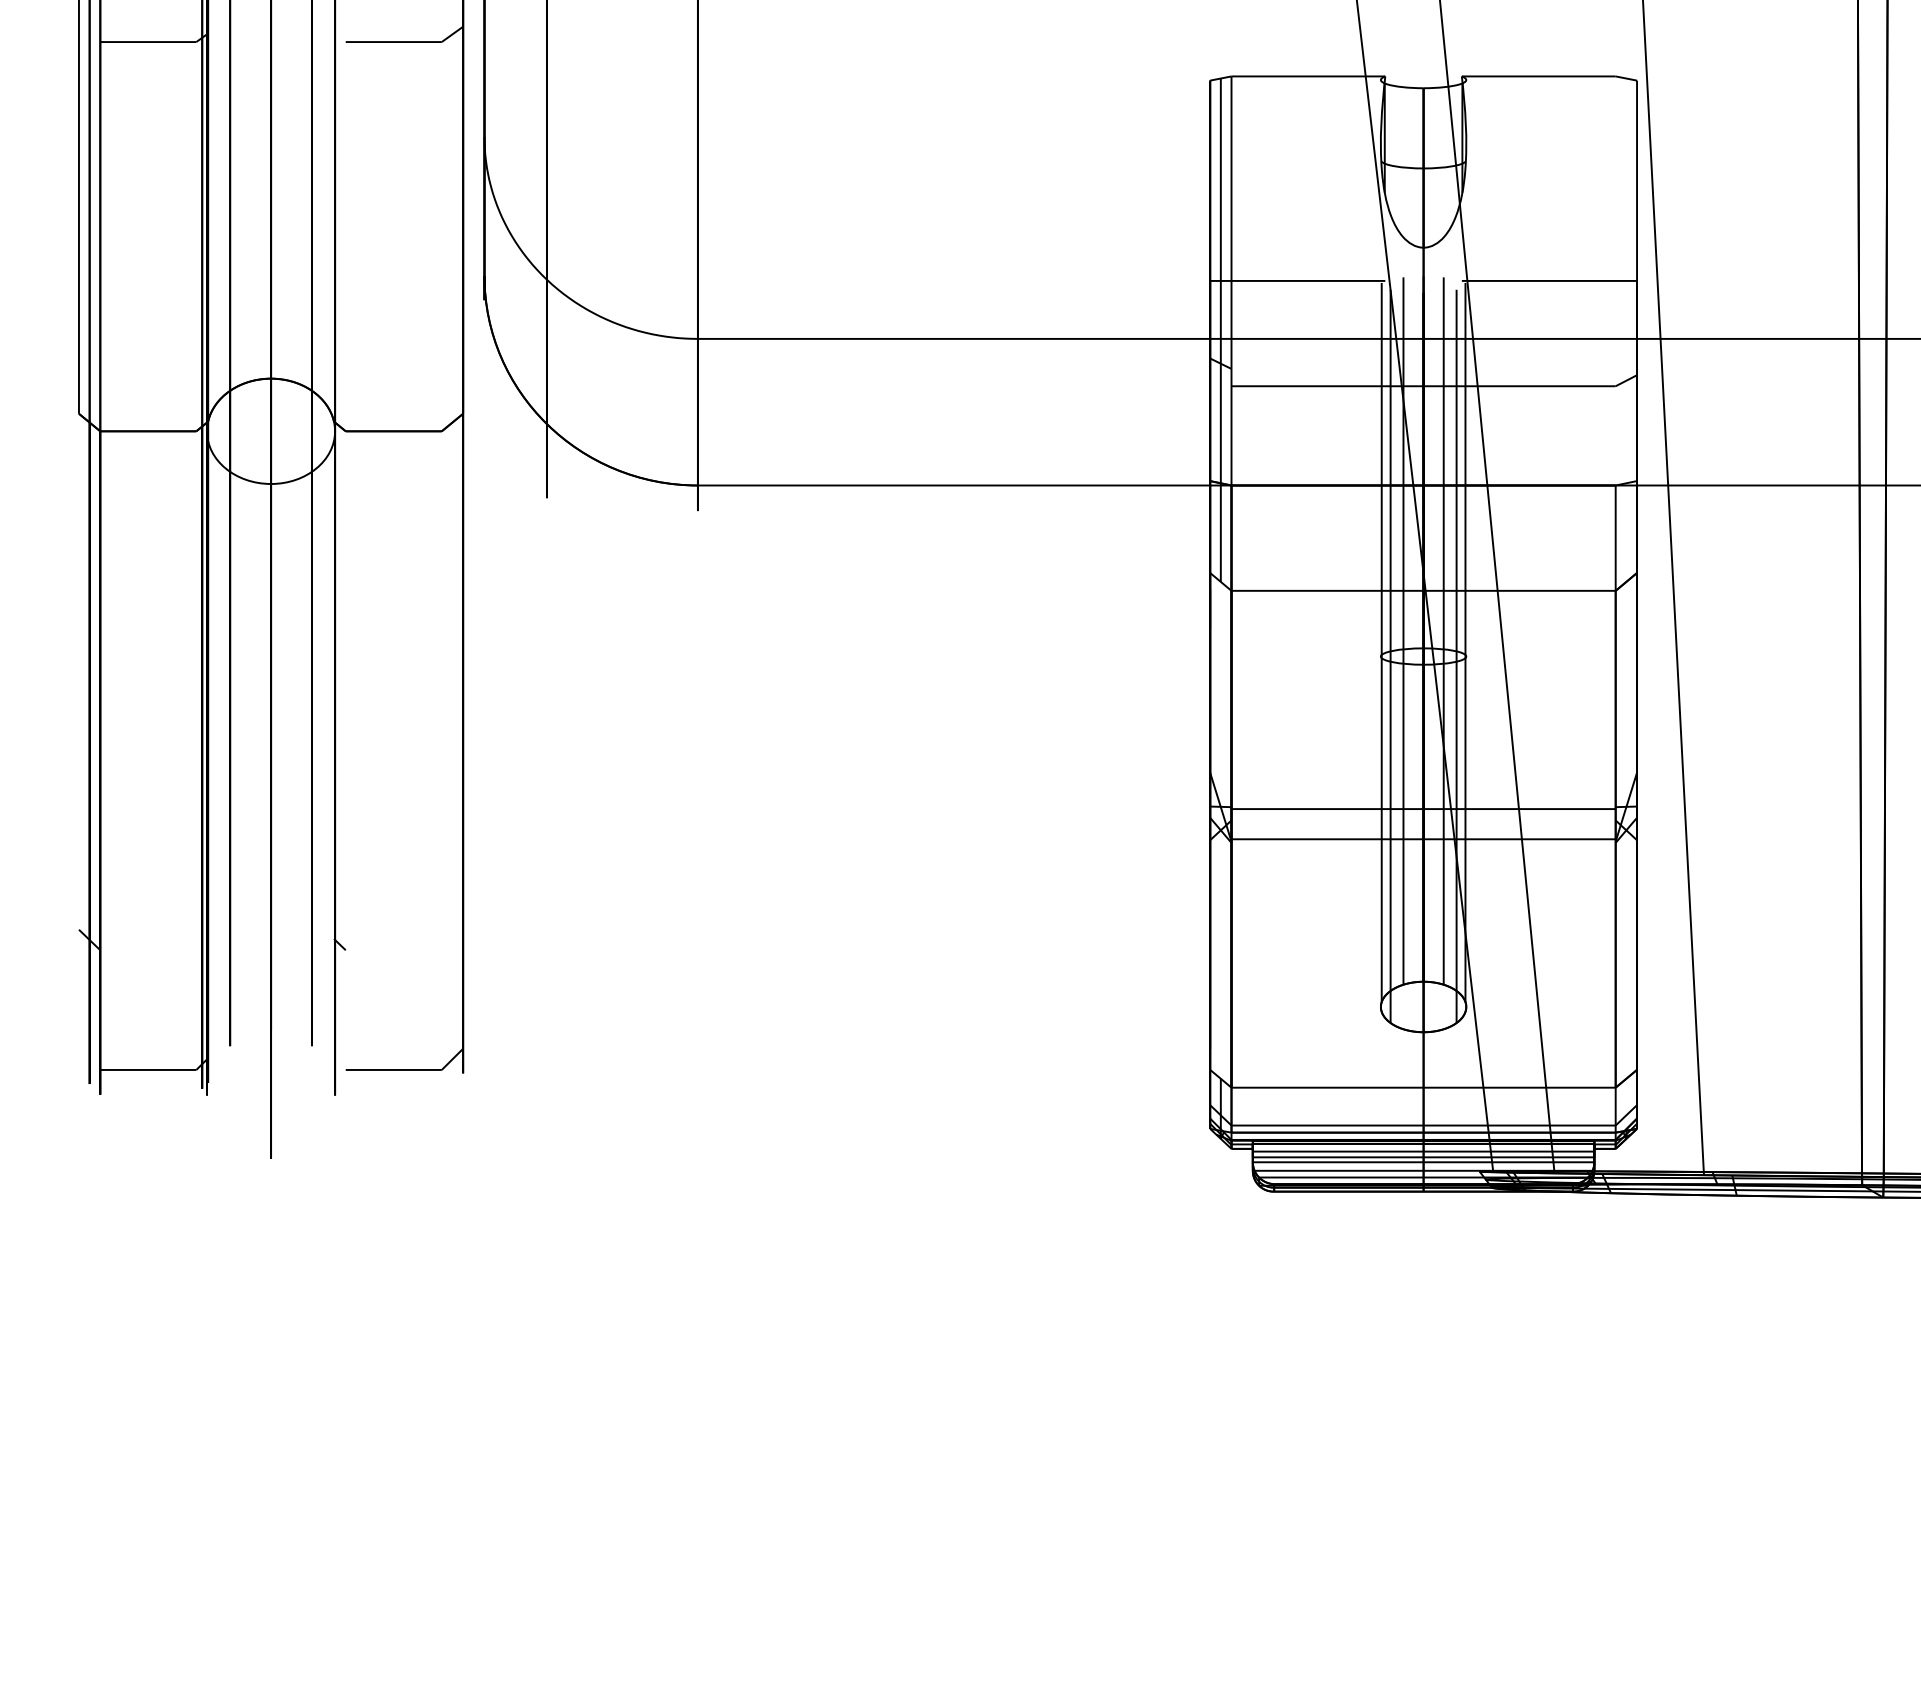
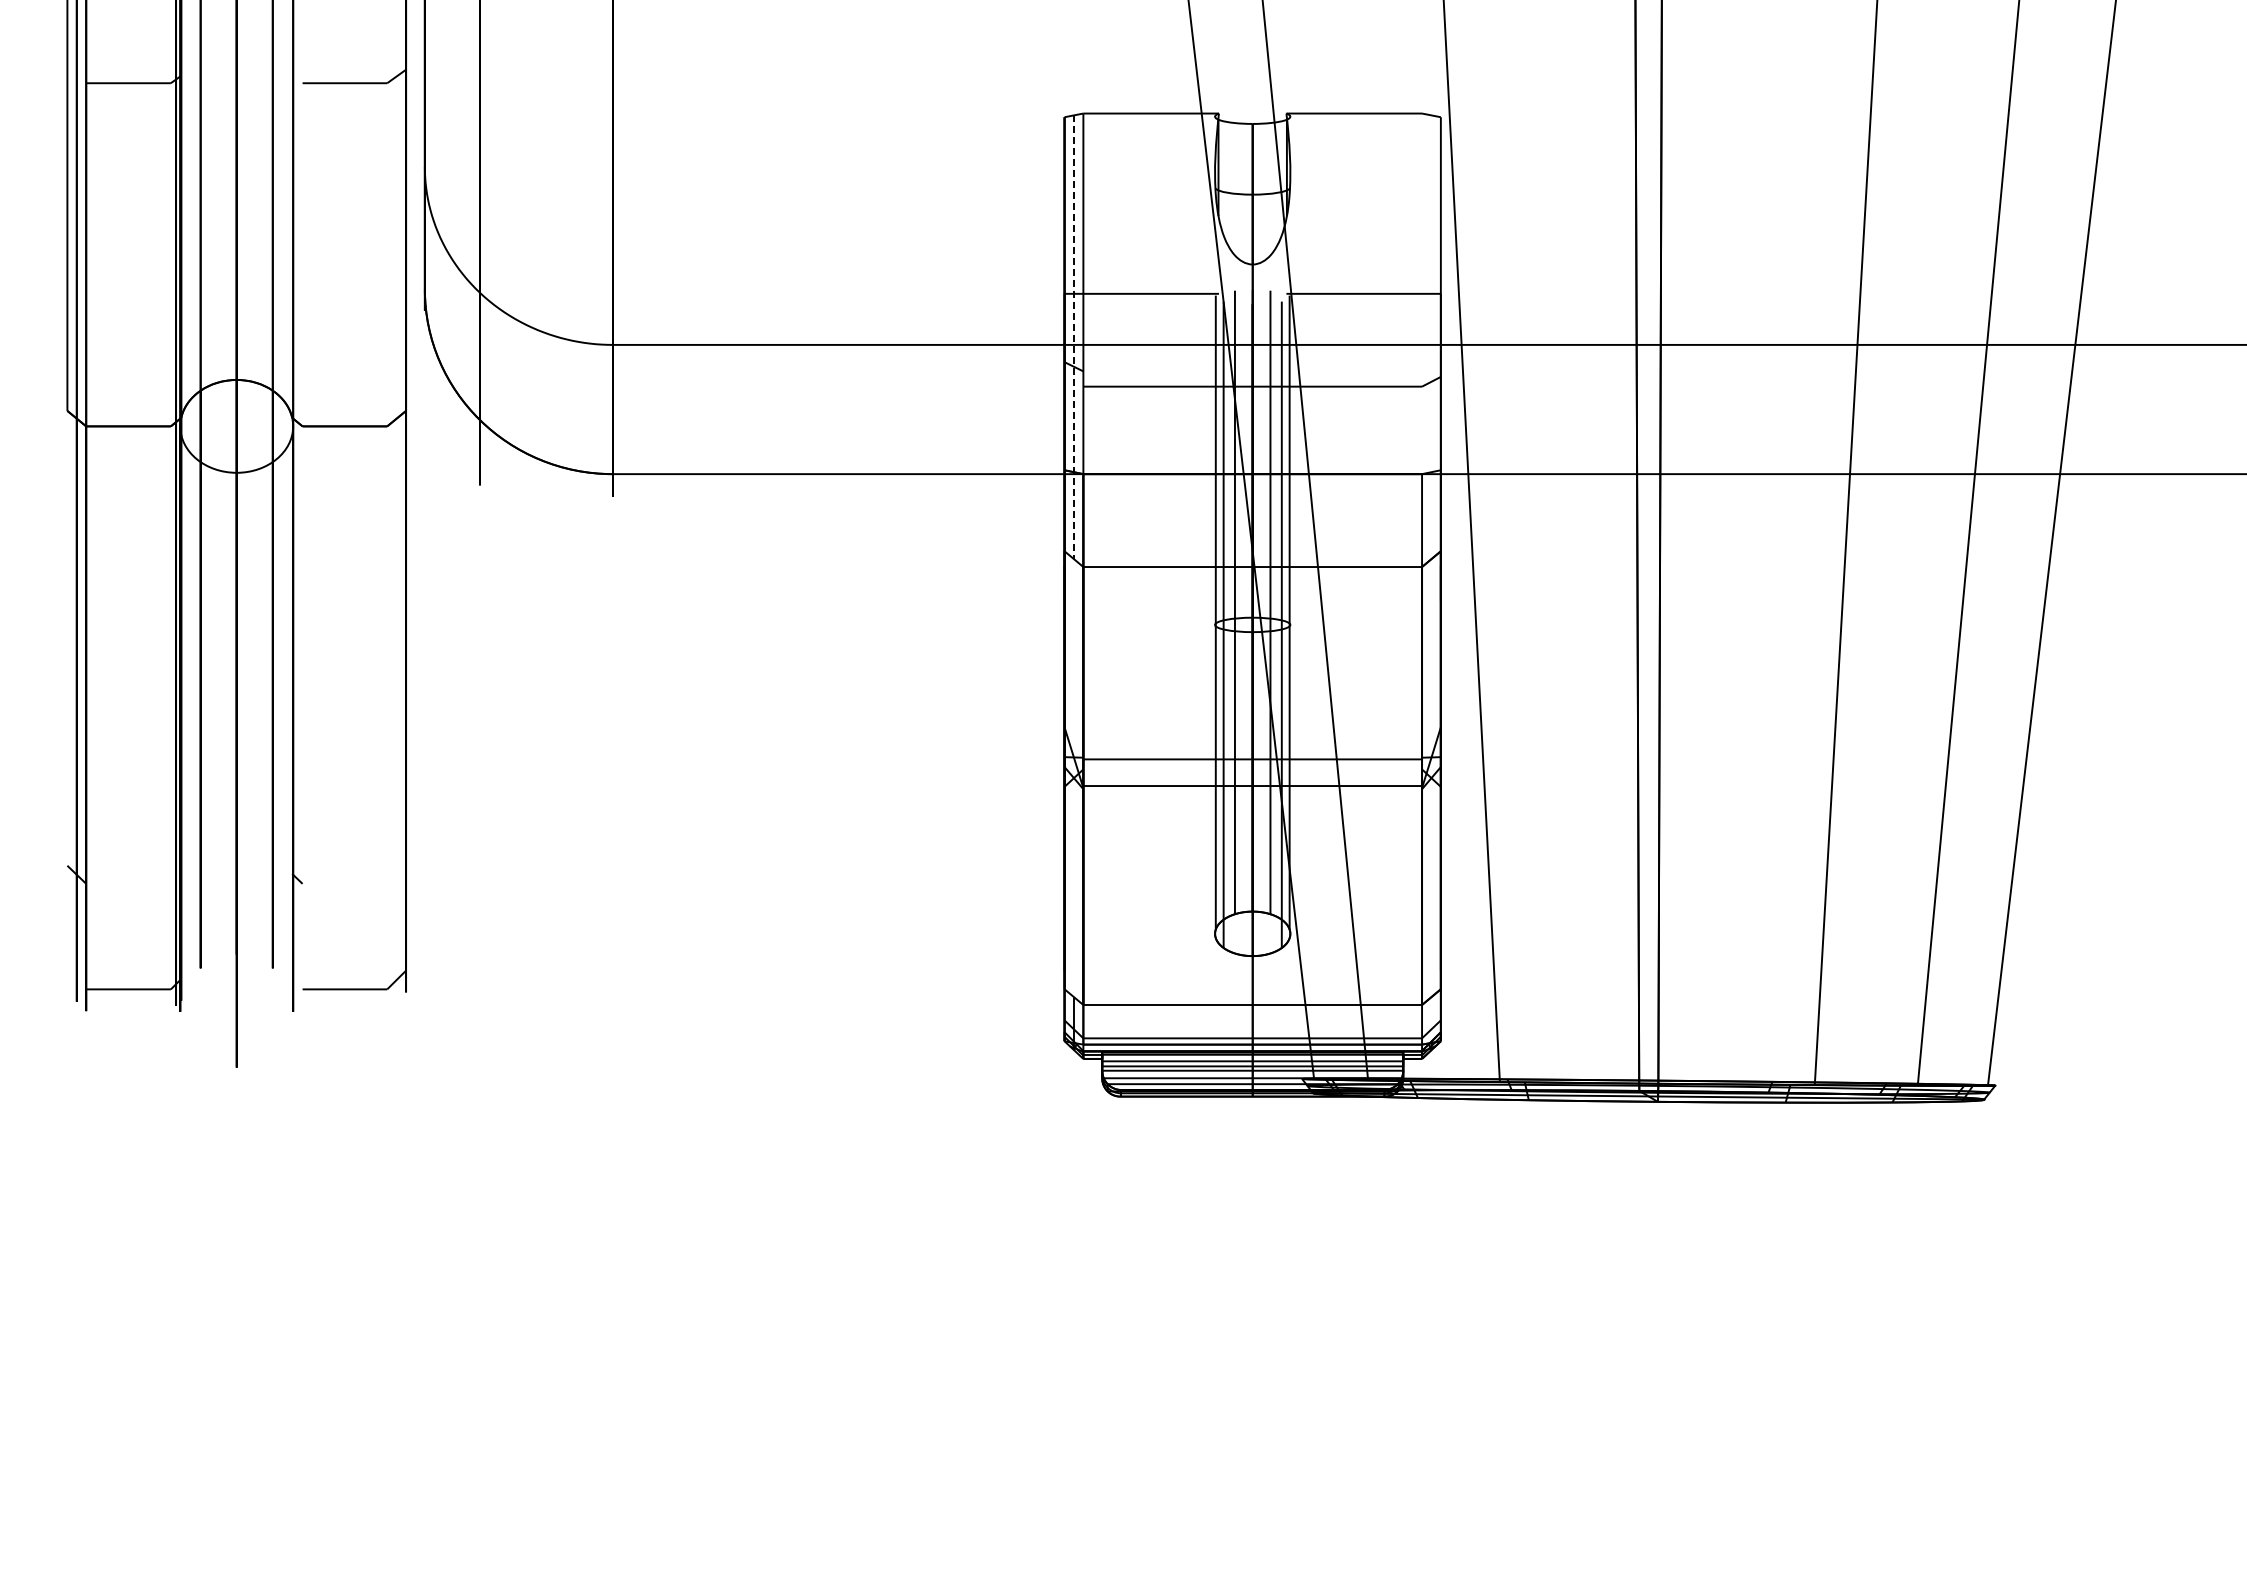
arc: (1220, 337) -> (1073, 343), solid -> dashed

